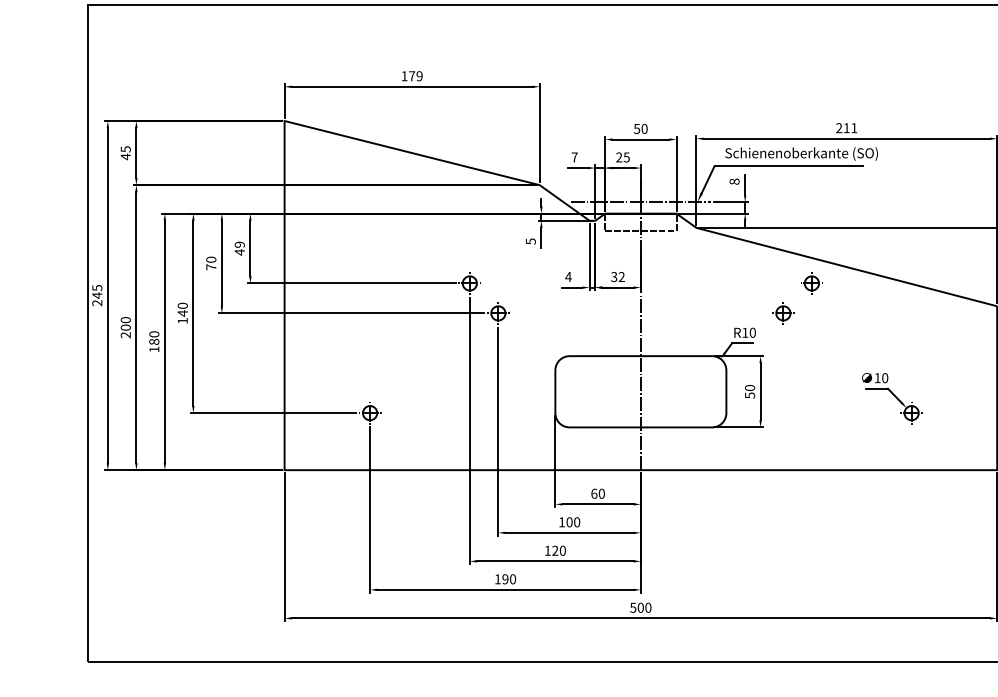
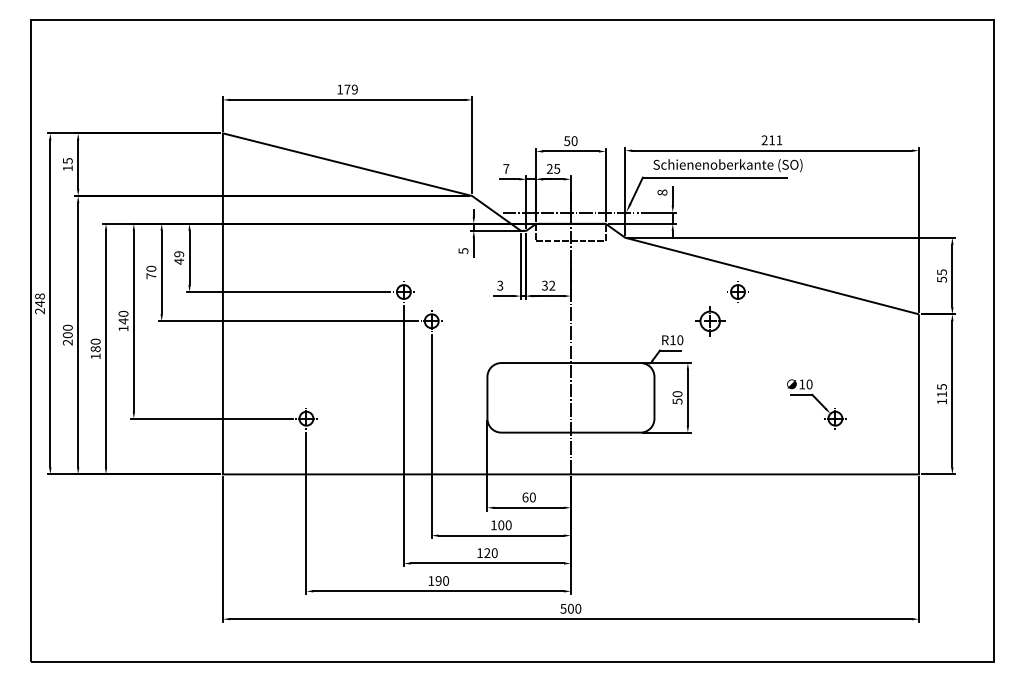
text: (125, 156) -> (67, 168), 45 -> 15
text: (568, 276) -> (500, 285), 4 -> 3
text: (96, 288) -> (39, 296), 245 -> 248
part: (782, 312) -> (709, 320), size x1.4

